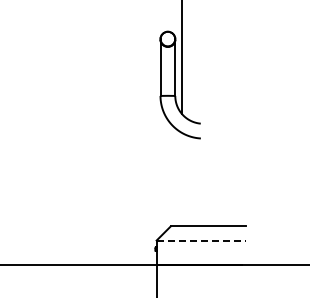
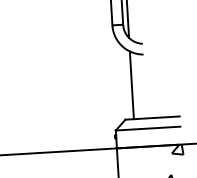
line: (182, 179) -> (131, 85), added
line: (201, 240) -> (148, 128), dashed -> solid
hatch: (239, 272) -> (177, 150), added

